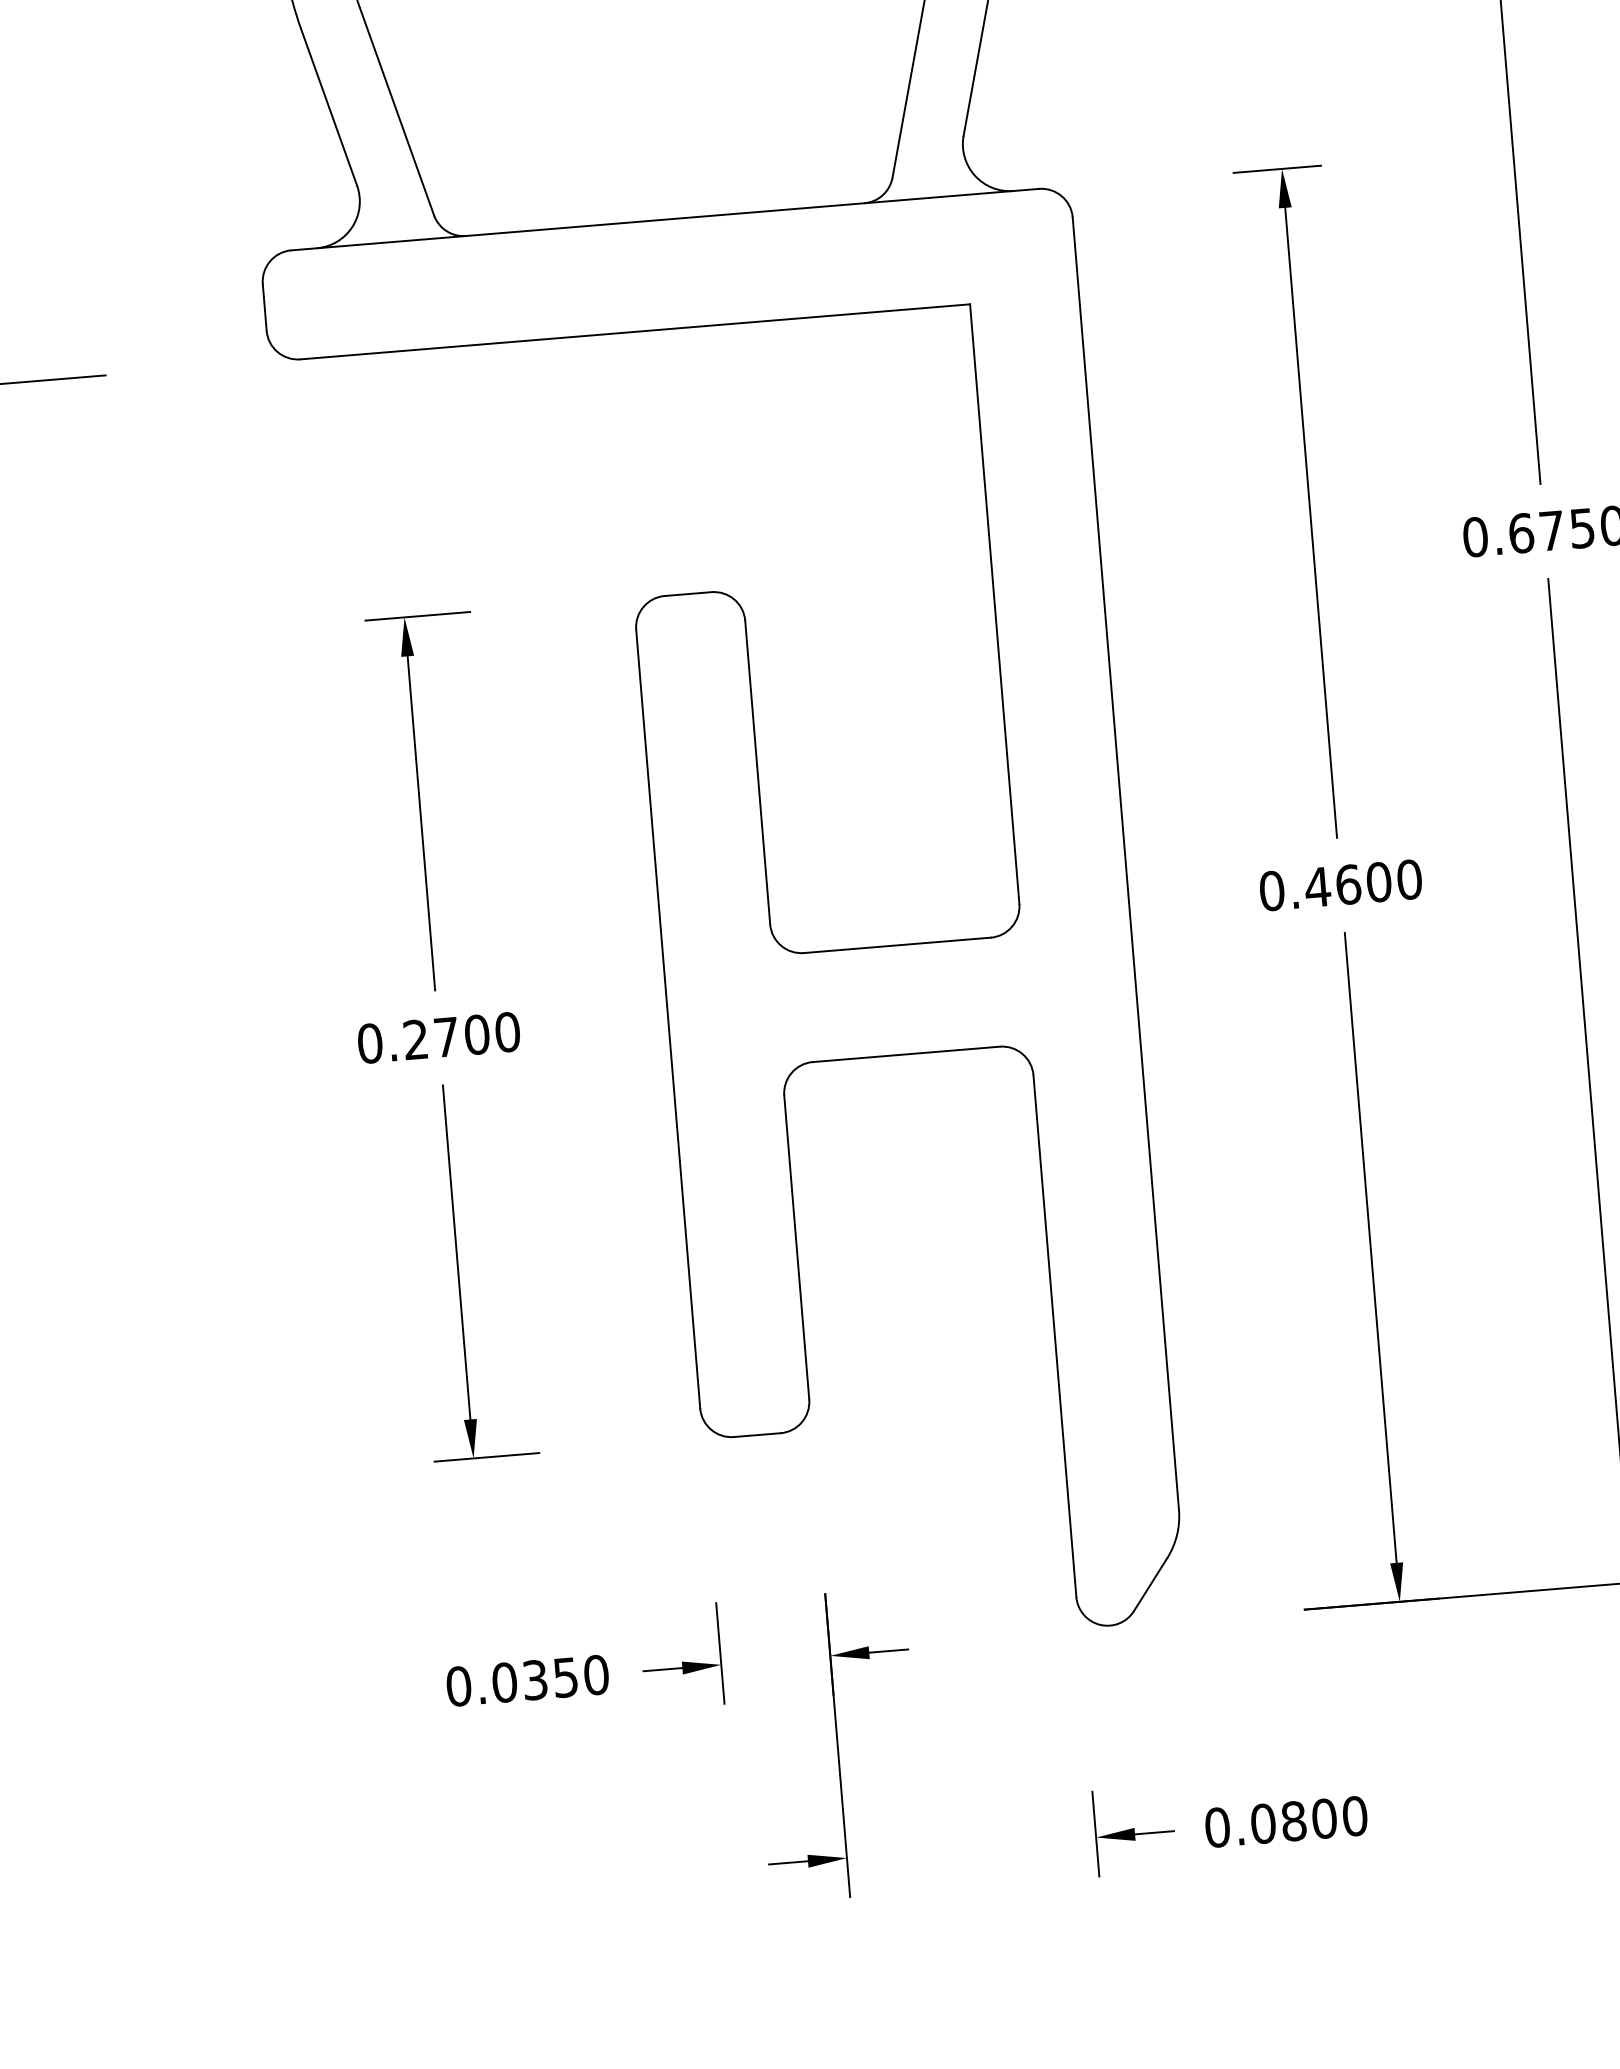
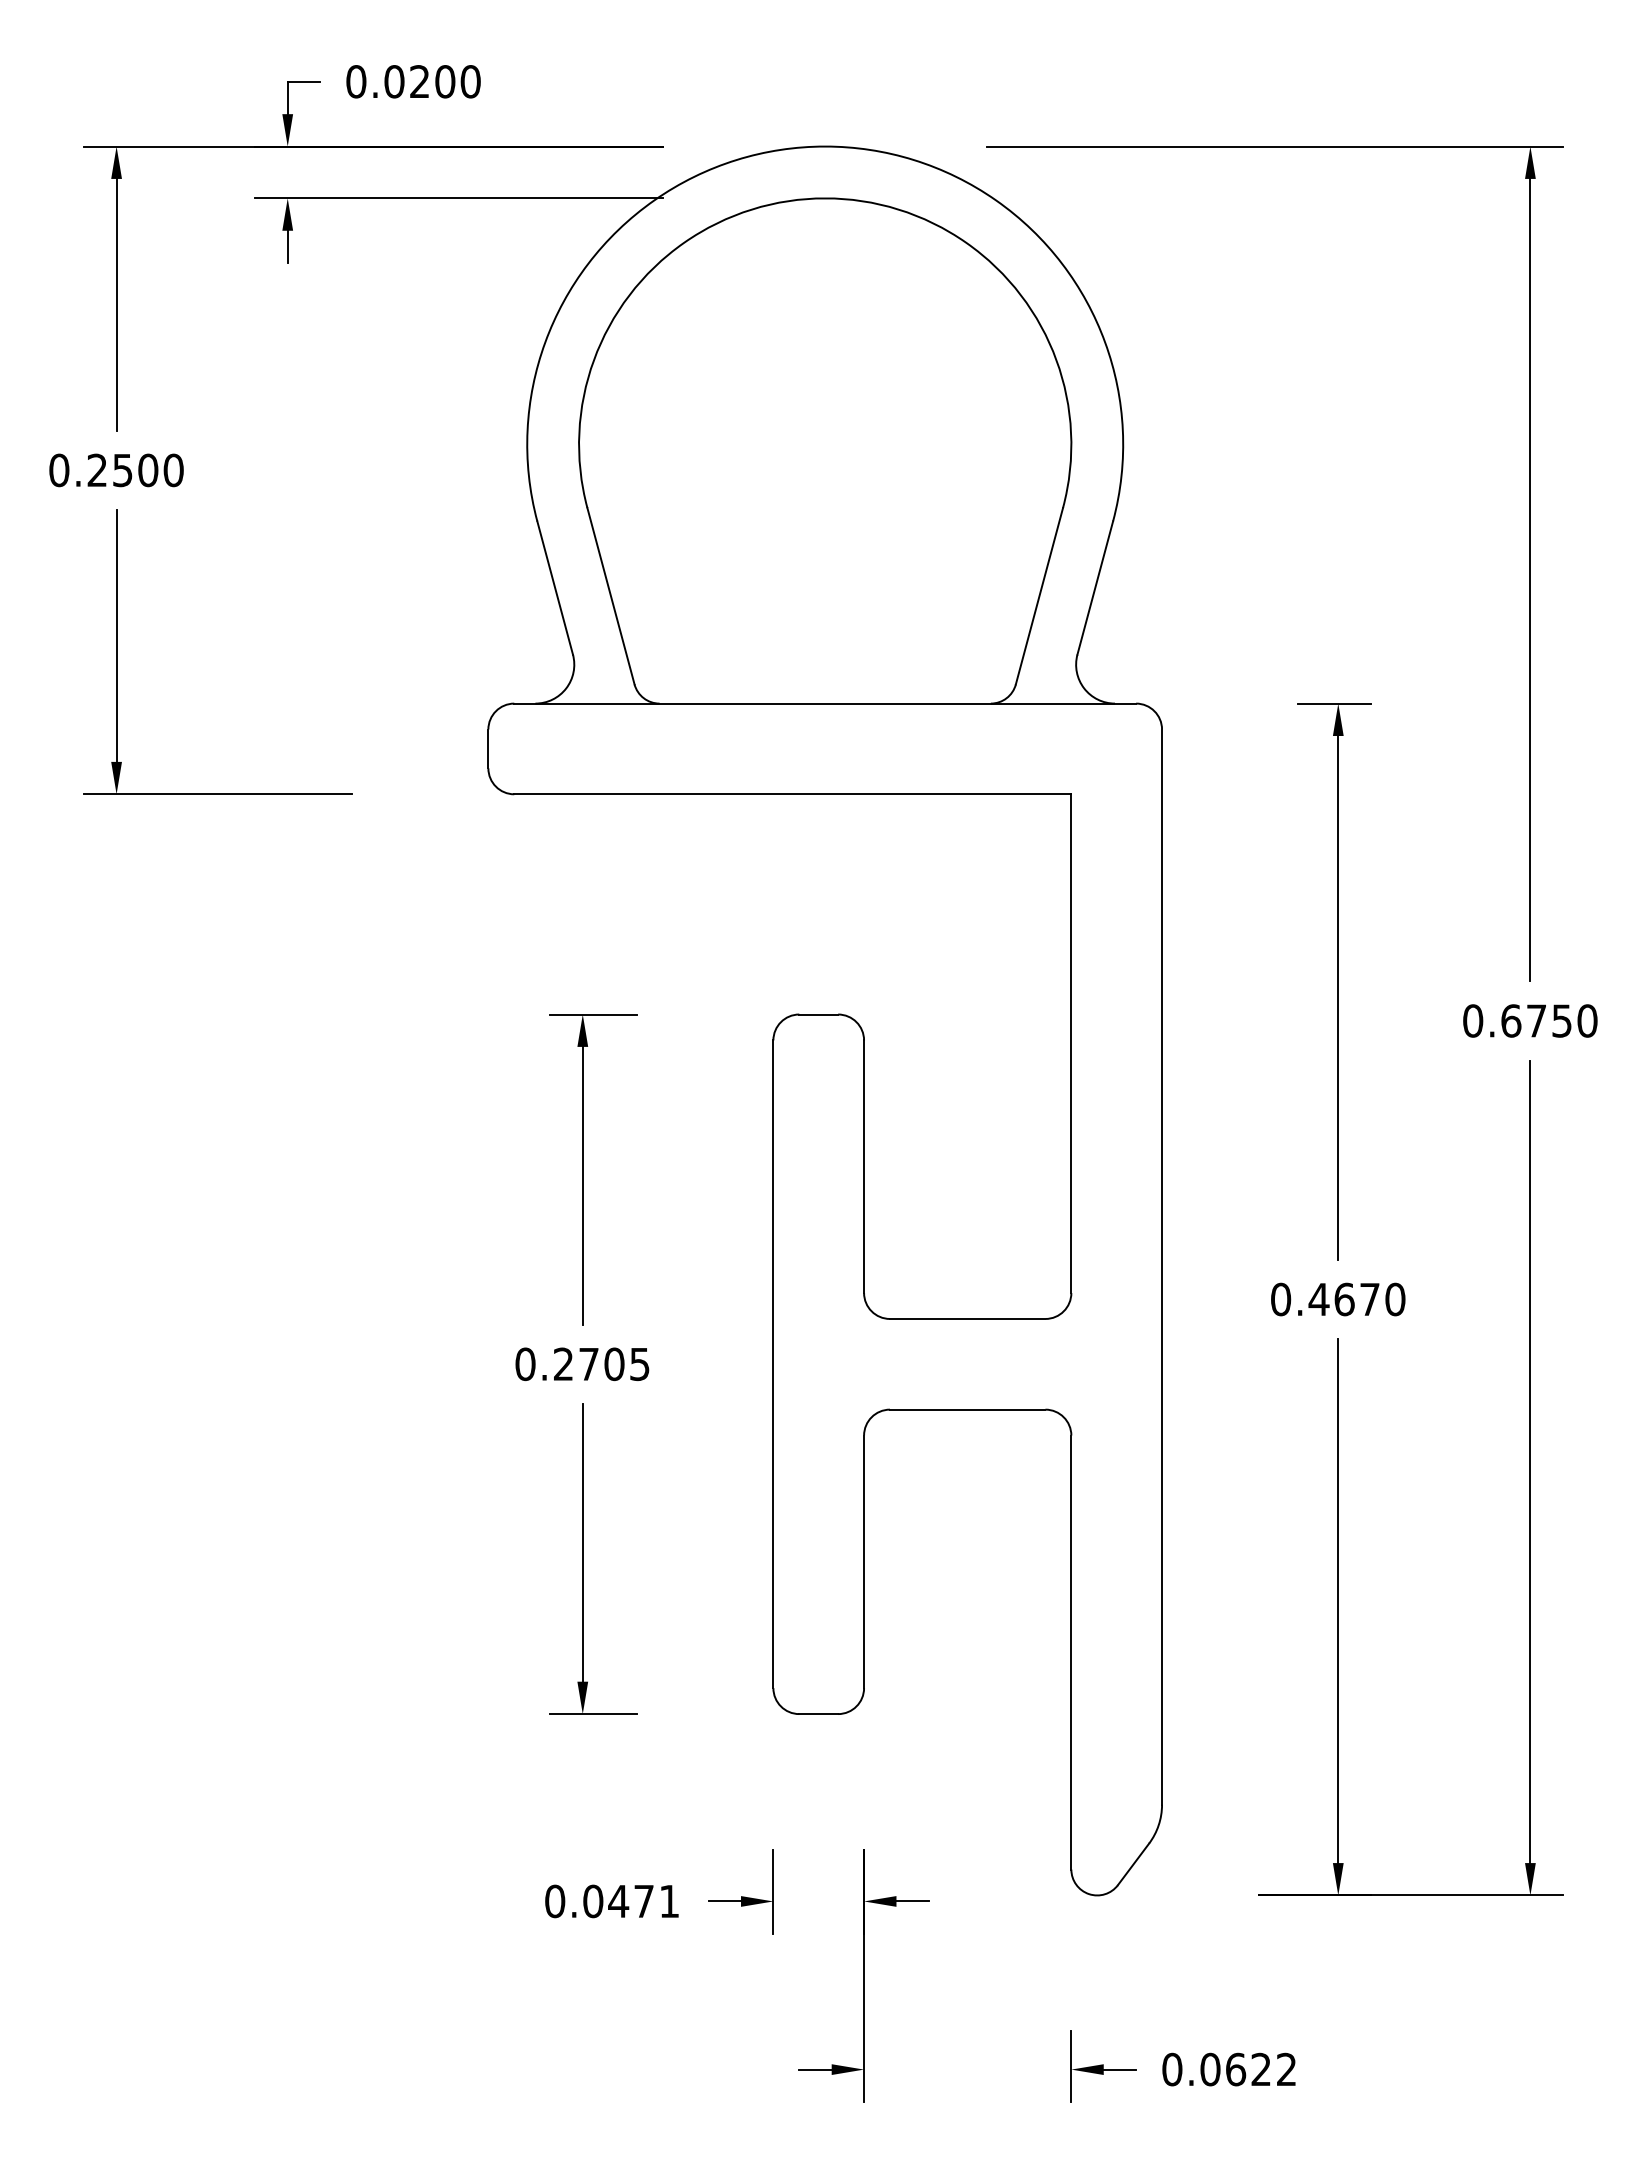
text: (1379, 882) -> (1370, 1299), 0.4600 -> 0.4670
text: (507, 1032) -> (639, 1364), 0.2700 -> 0.2705
text: (565, 1677) -> (643, 1901), 0.0350 -> 0.0471
text: (1324, 1818) -> (1261, 2069), 0.0800 -> 0.0622

